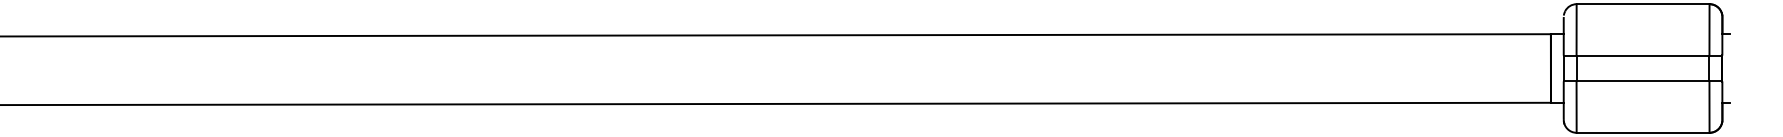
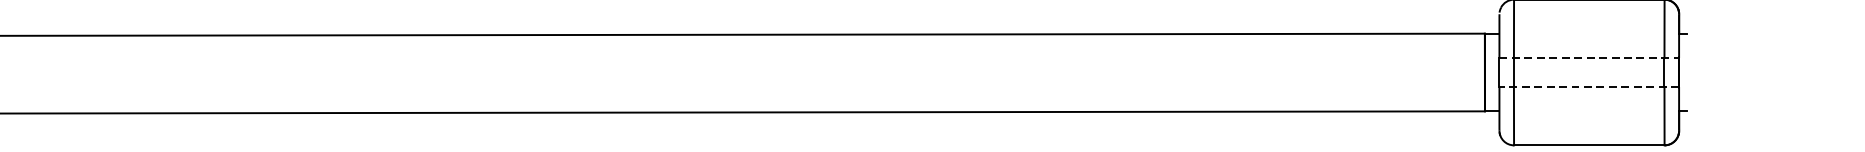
line: (1643, 55) -> (1589, 57), solid -> dashed
line: (1642, 81) -> (1588, 87), solid -> dashed

